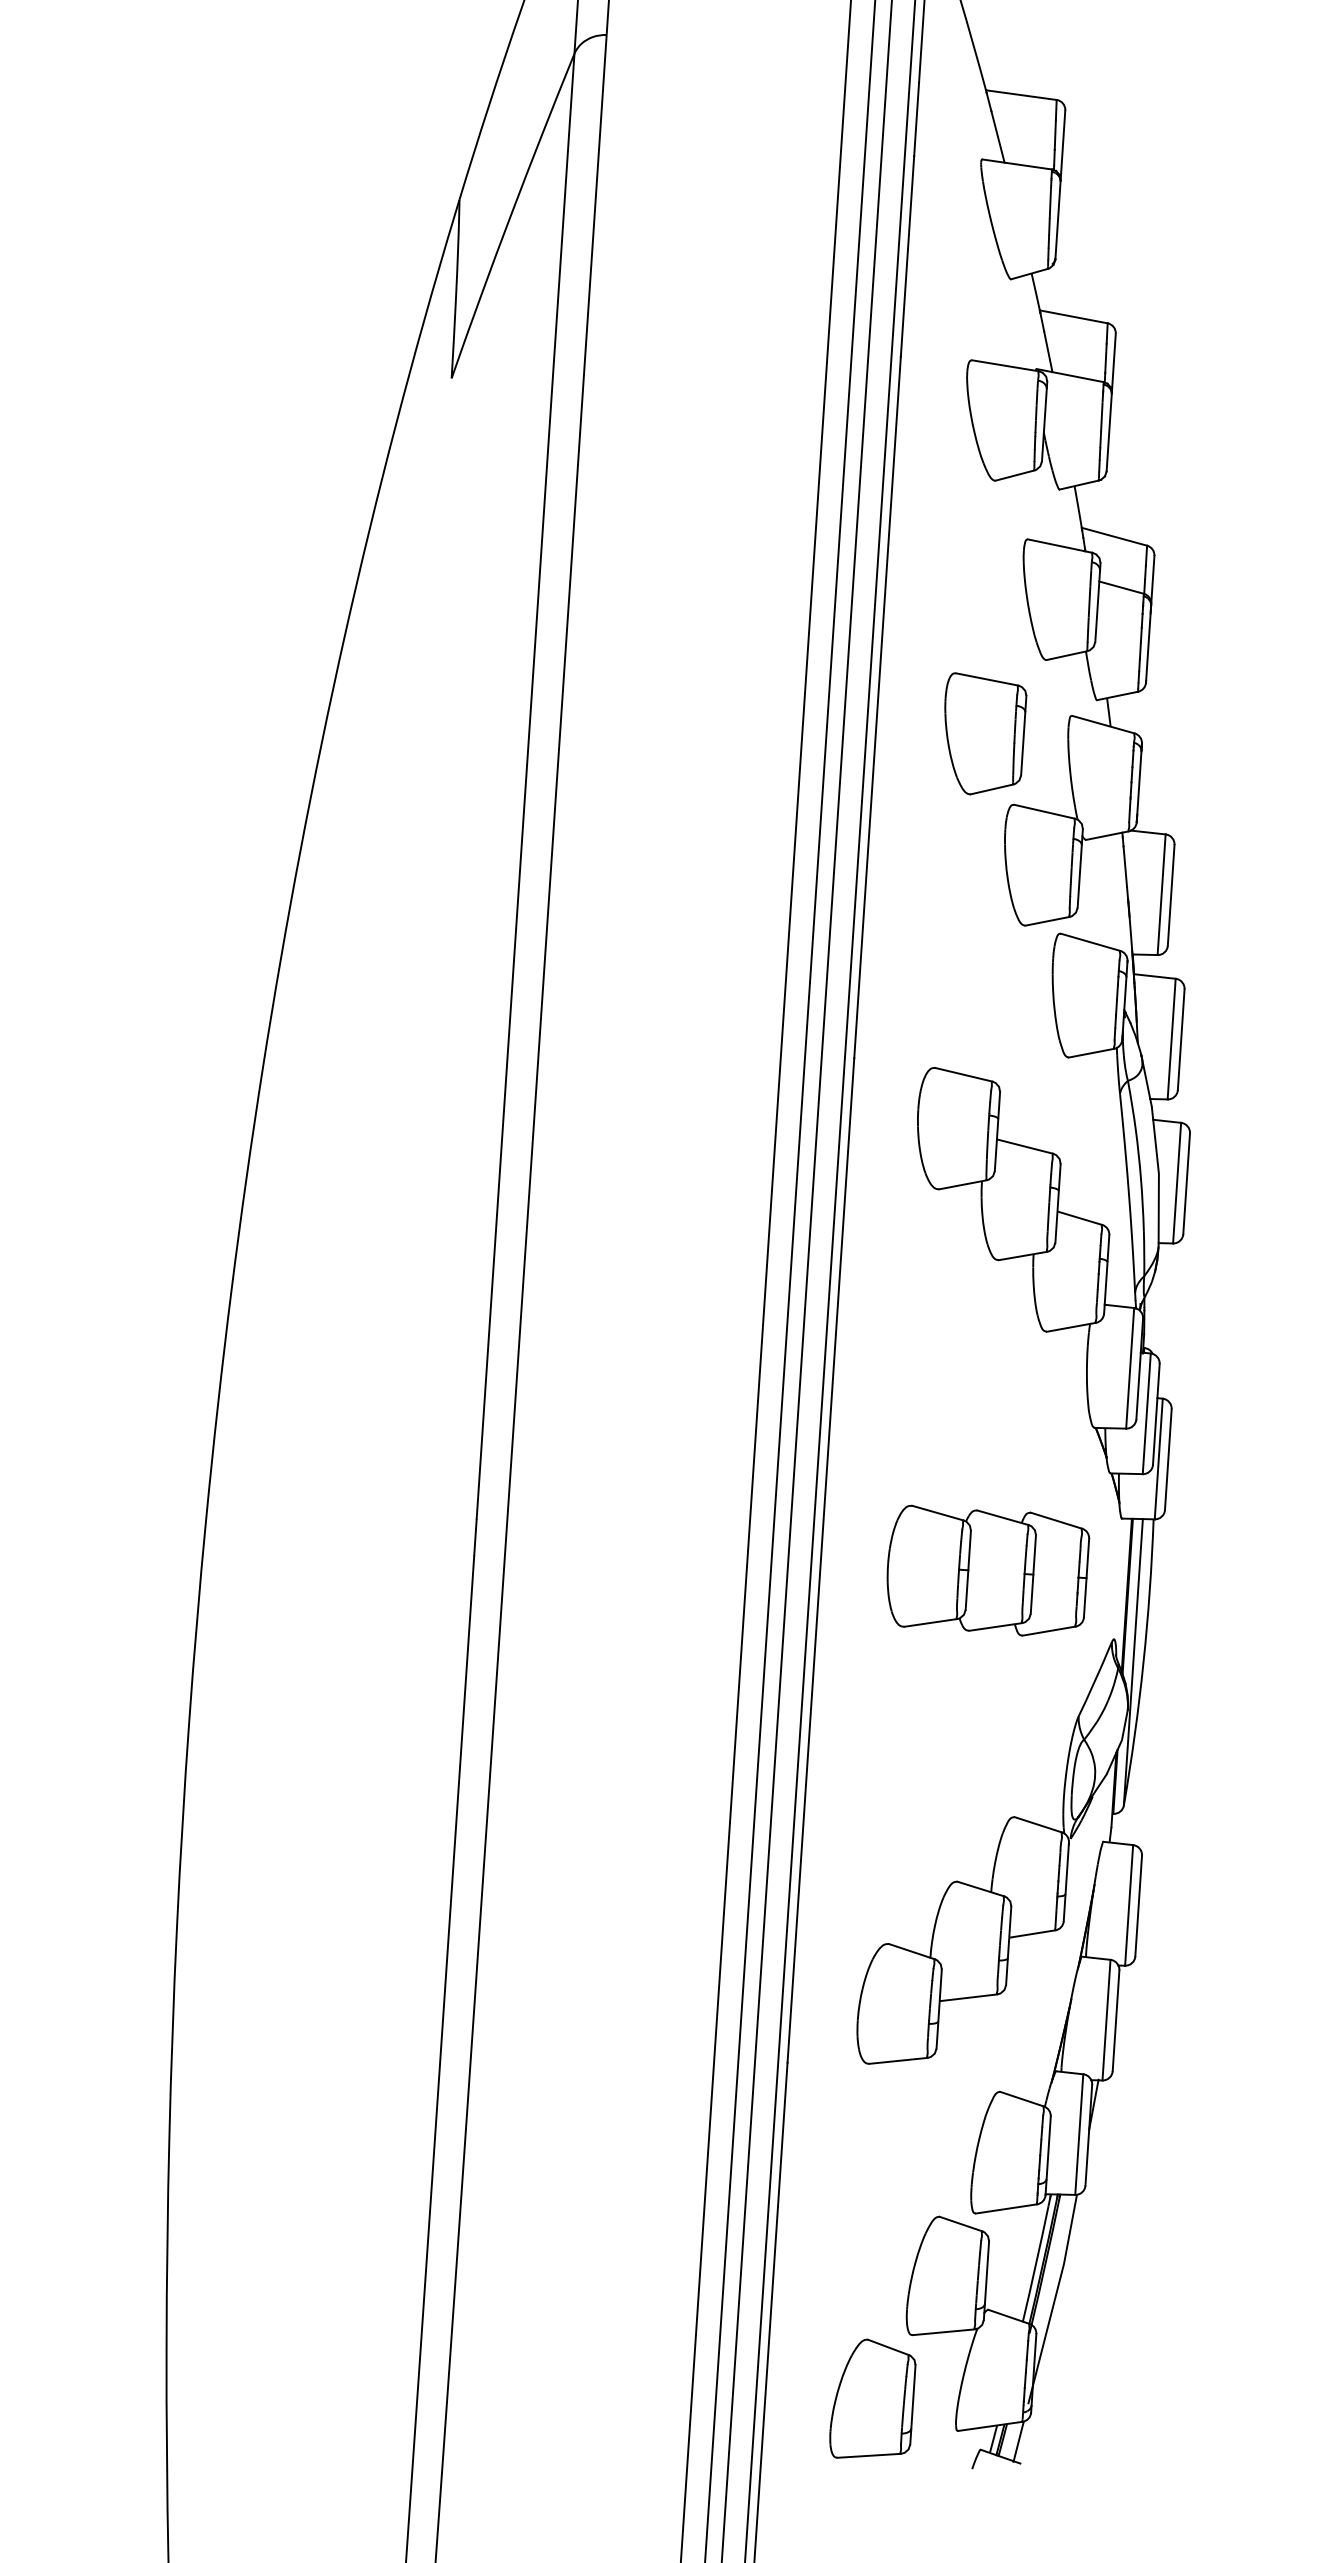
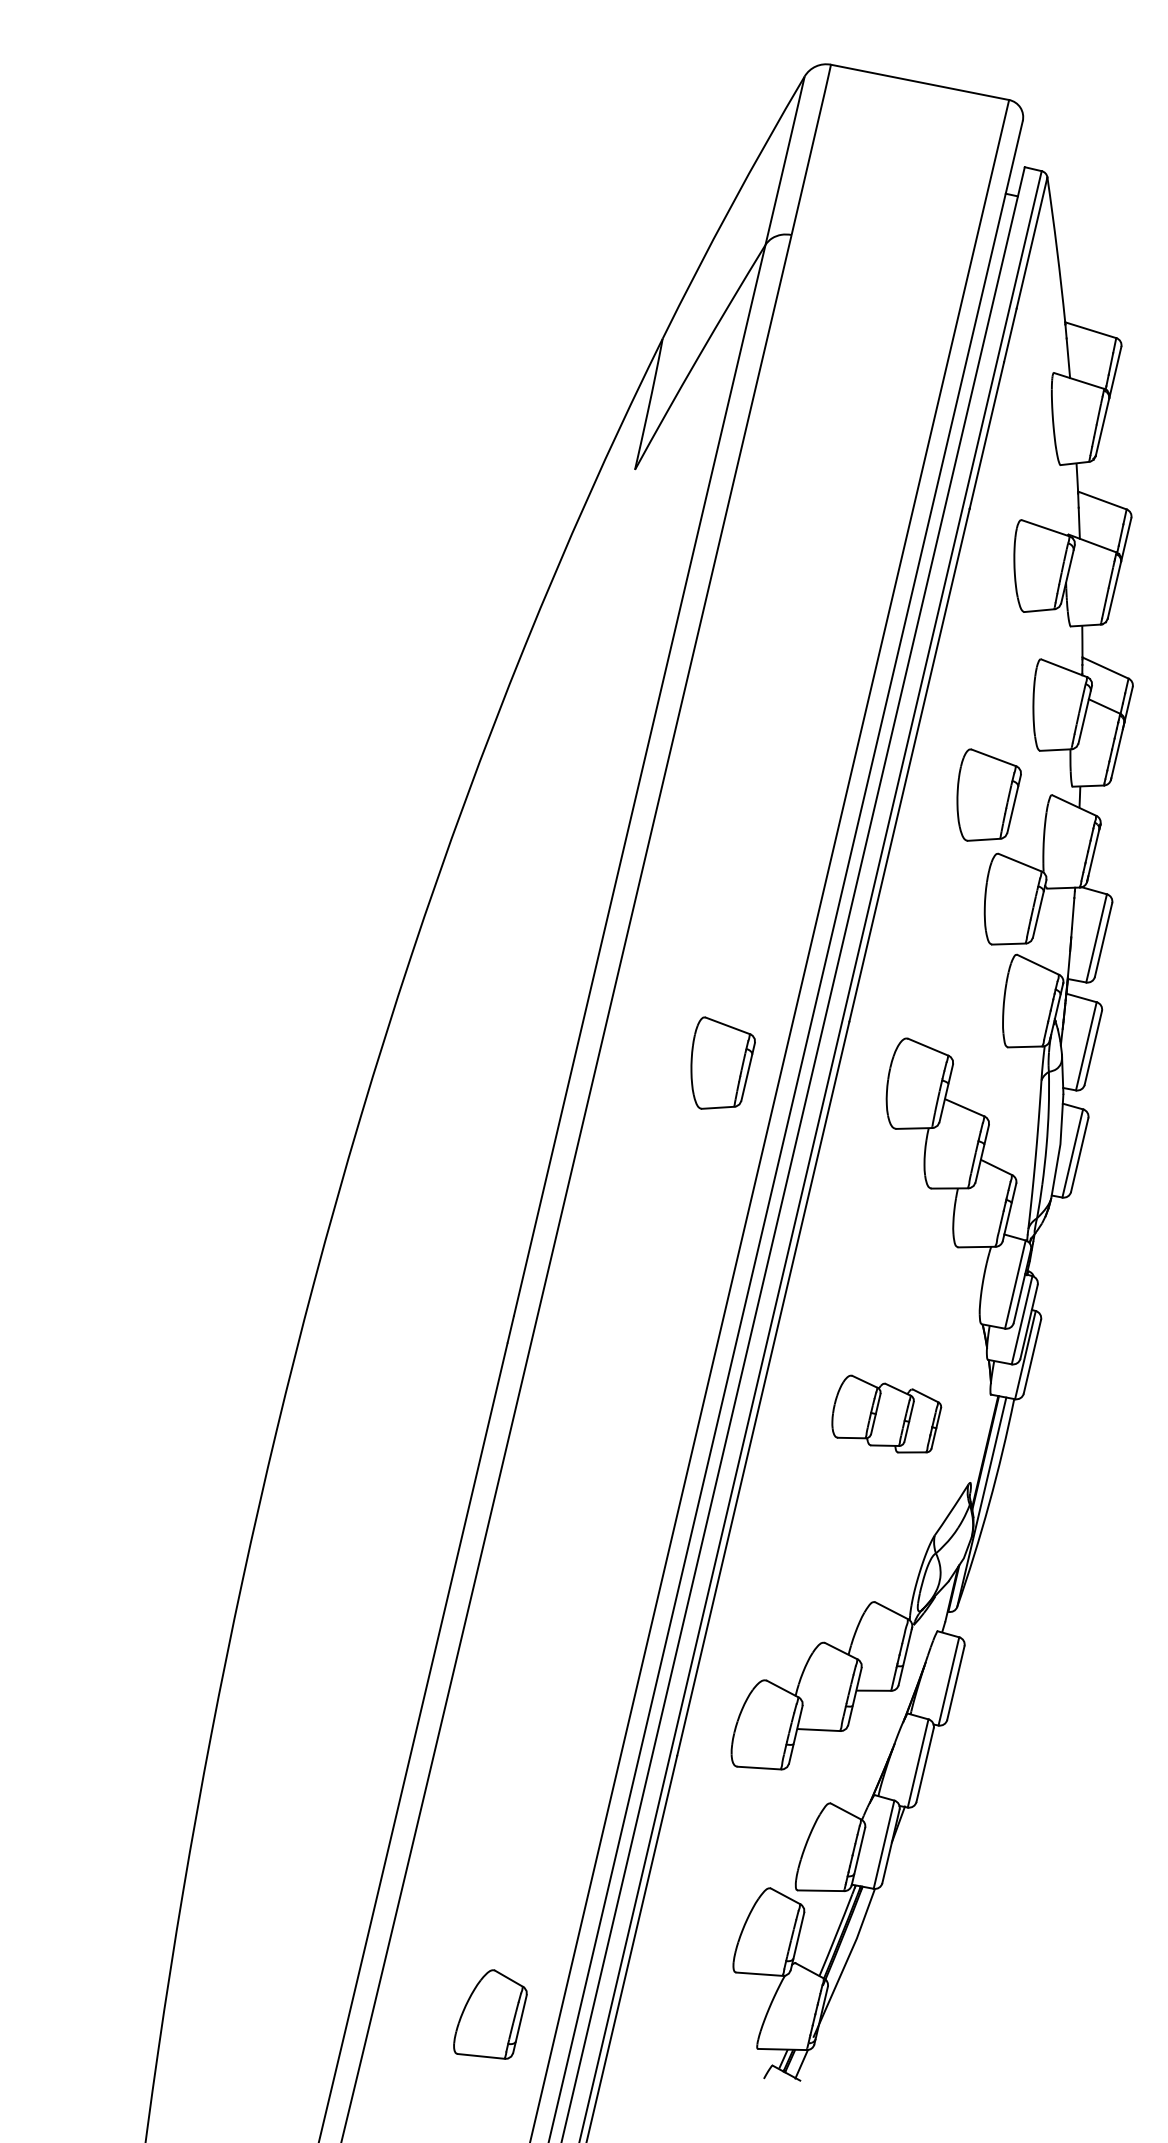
part: (696, 1139) -> (722, 1062), added
part: (988, 1566) -> (886, 1413), size x0.7
part: (871, 2398) -> (490, 2014), moved

